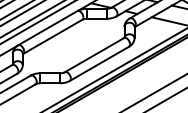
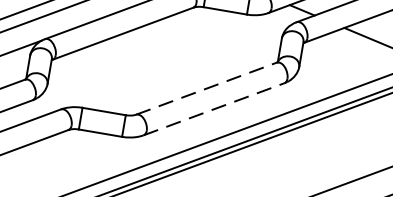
line: (94, 54) -> (206, 87), solid -> dashed
line: (99, 63) -> (214, 108), solid -> dashed

